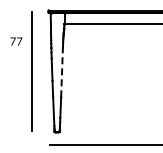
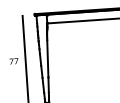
text: (16, 41) -> (14, 61), moved
line: (62, 71) -> (48, 58), dashed -> solid

